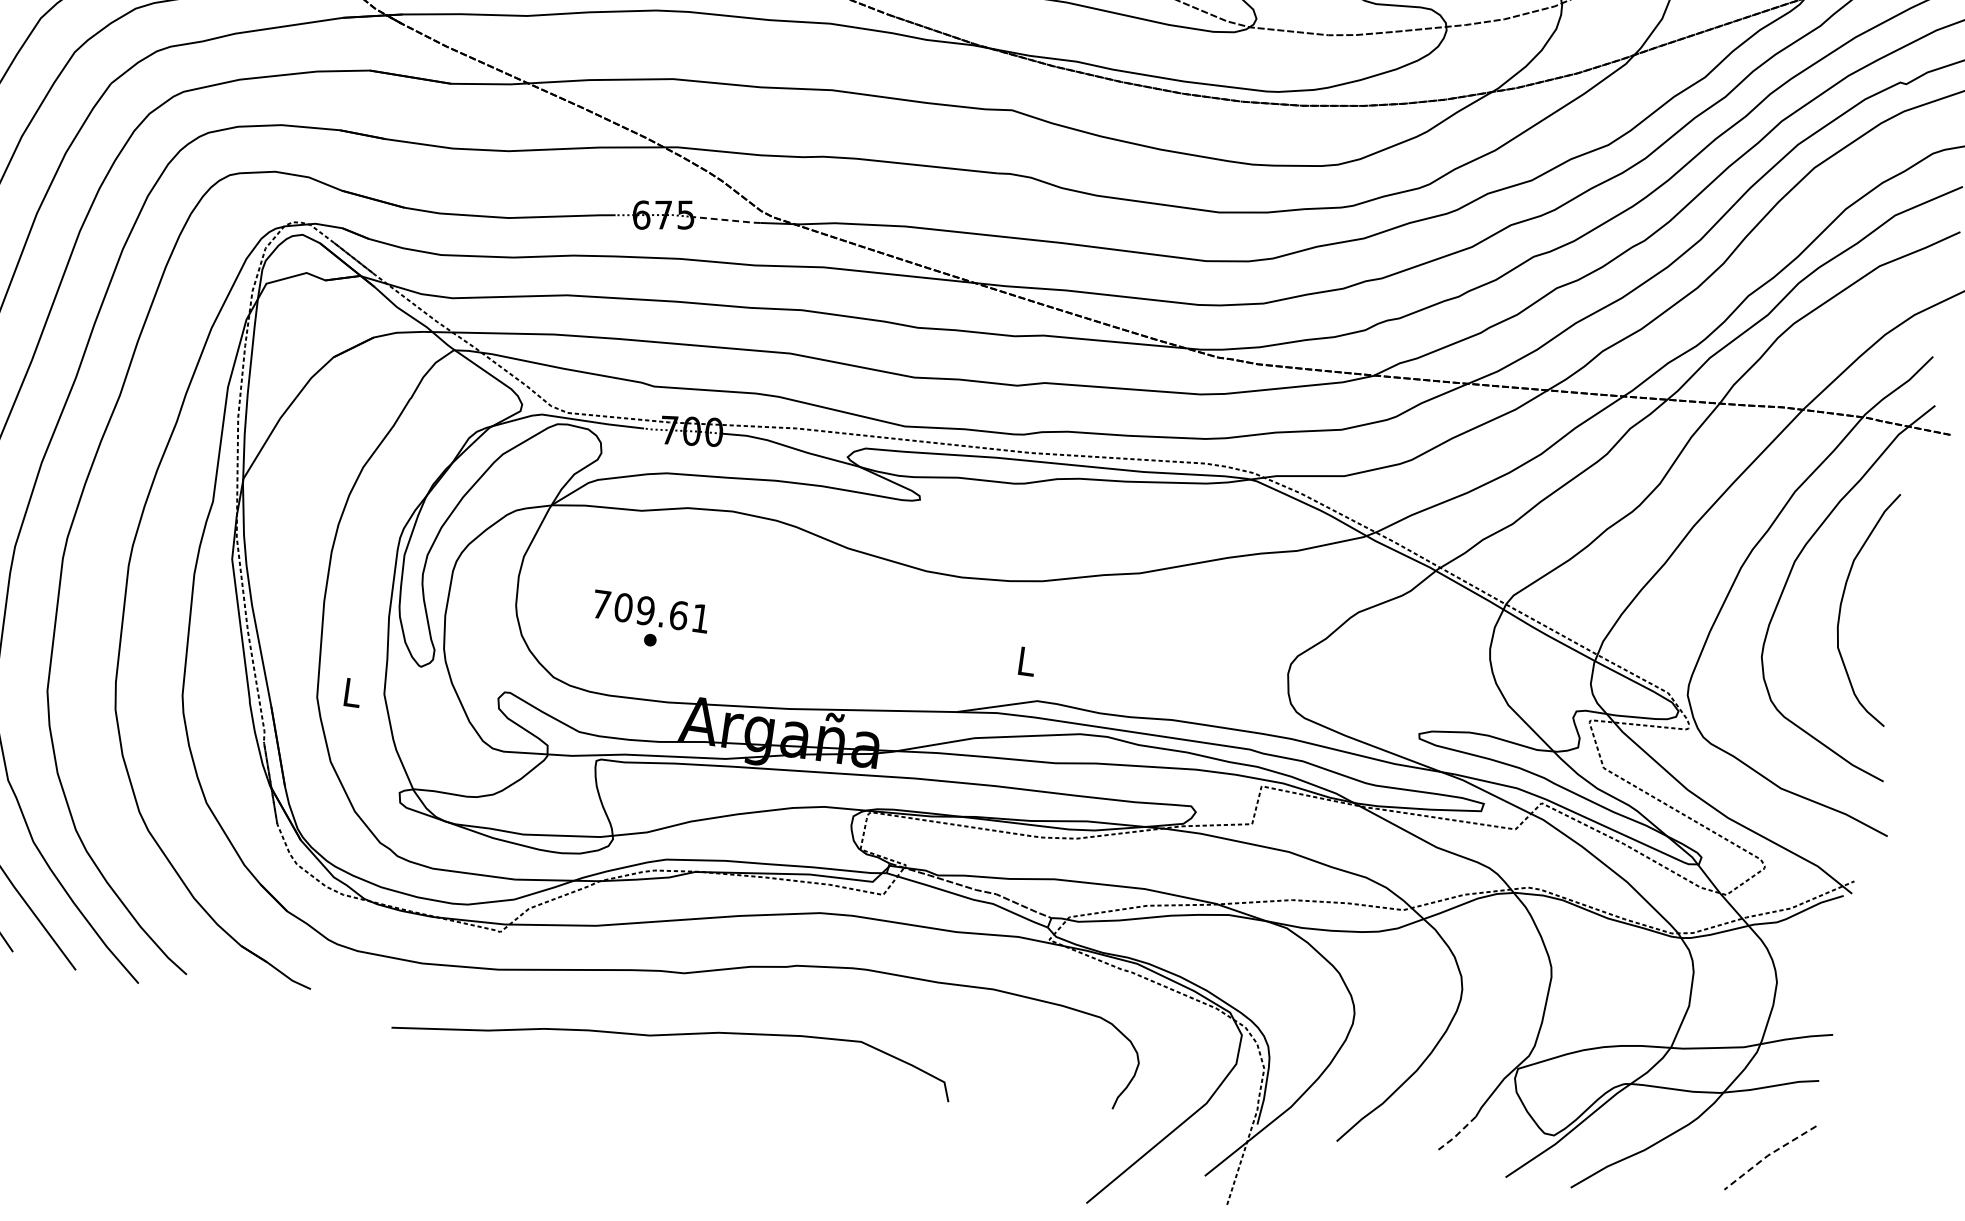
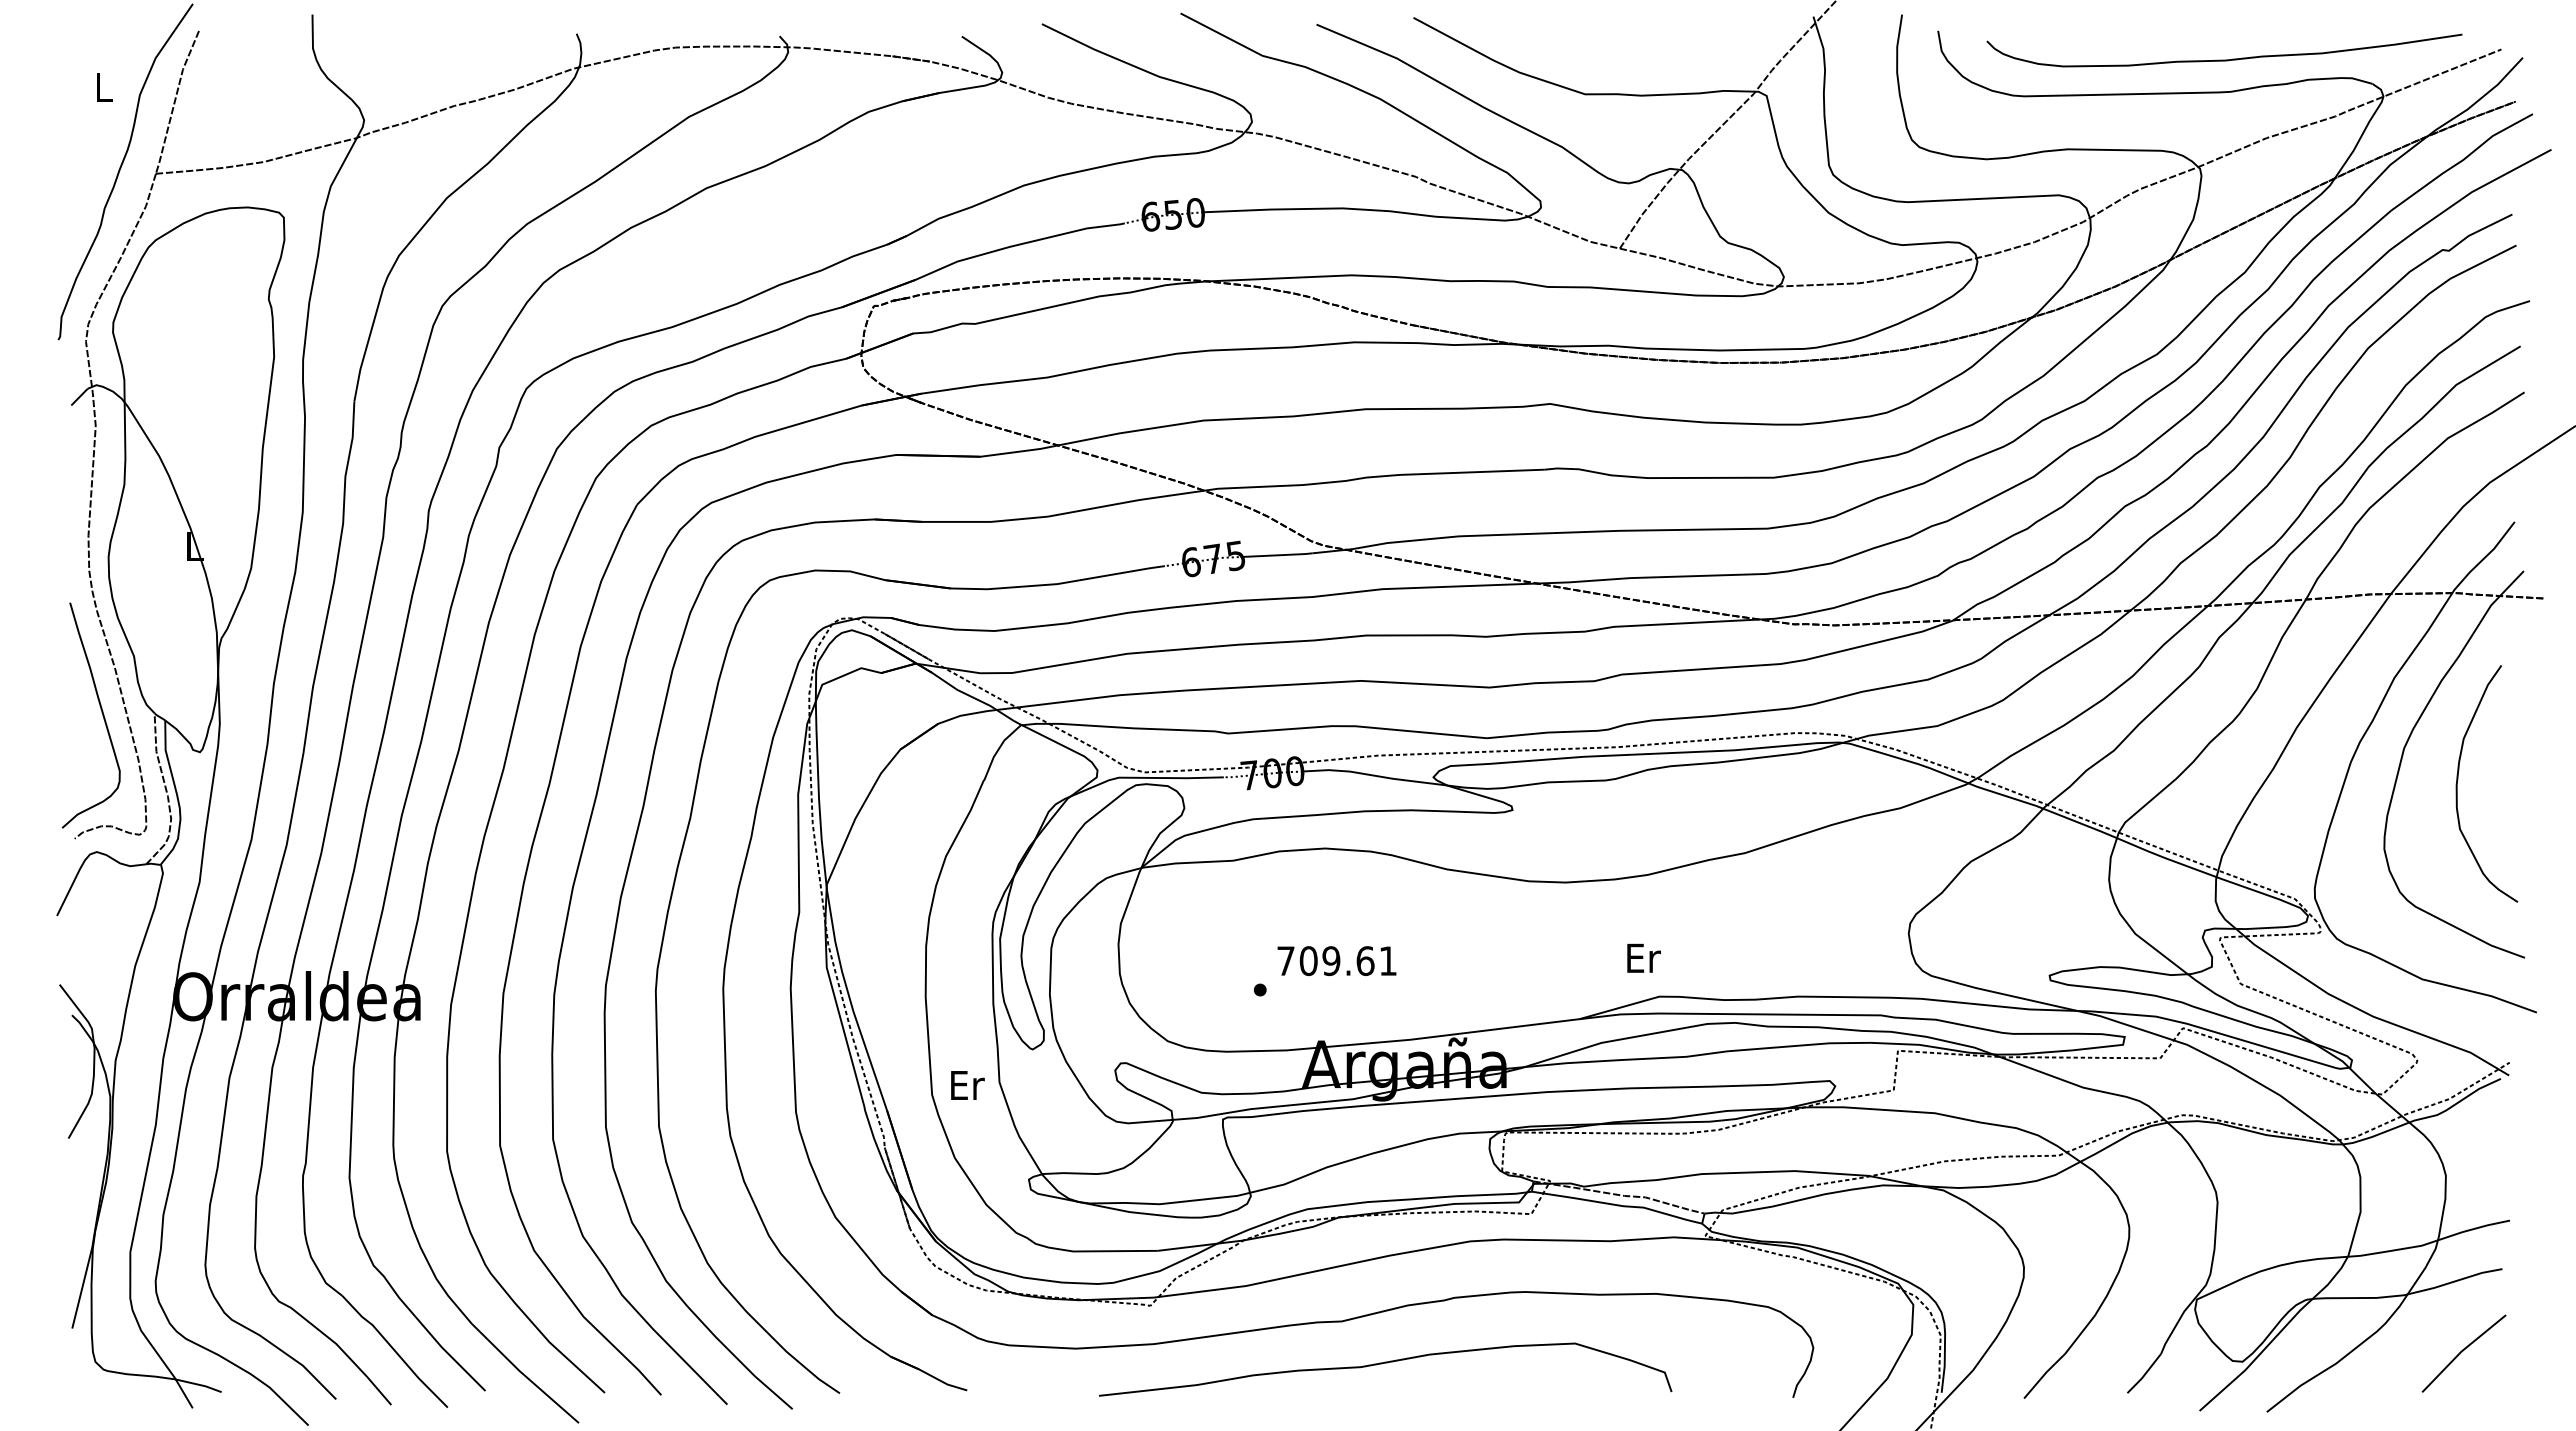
line: (727, 220) -> (1278, 555), dashed -> solid
text: (650, 611) -> (1336, 961), moved
text: (1027, 660) -> (1643, 957), L -> Er
text: (352, 692) -> (967, 1085), L -> Er
curve: (671, 1035) -> (1382, 1364), moved
line: (1457, 1134) -> (2144, 1374), dashed -> solid
line: (1768, 1155) -> (2461, 1351), dashed -> solid

